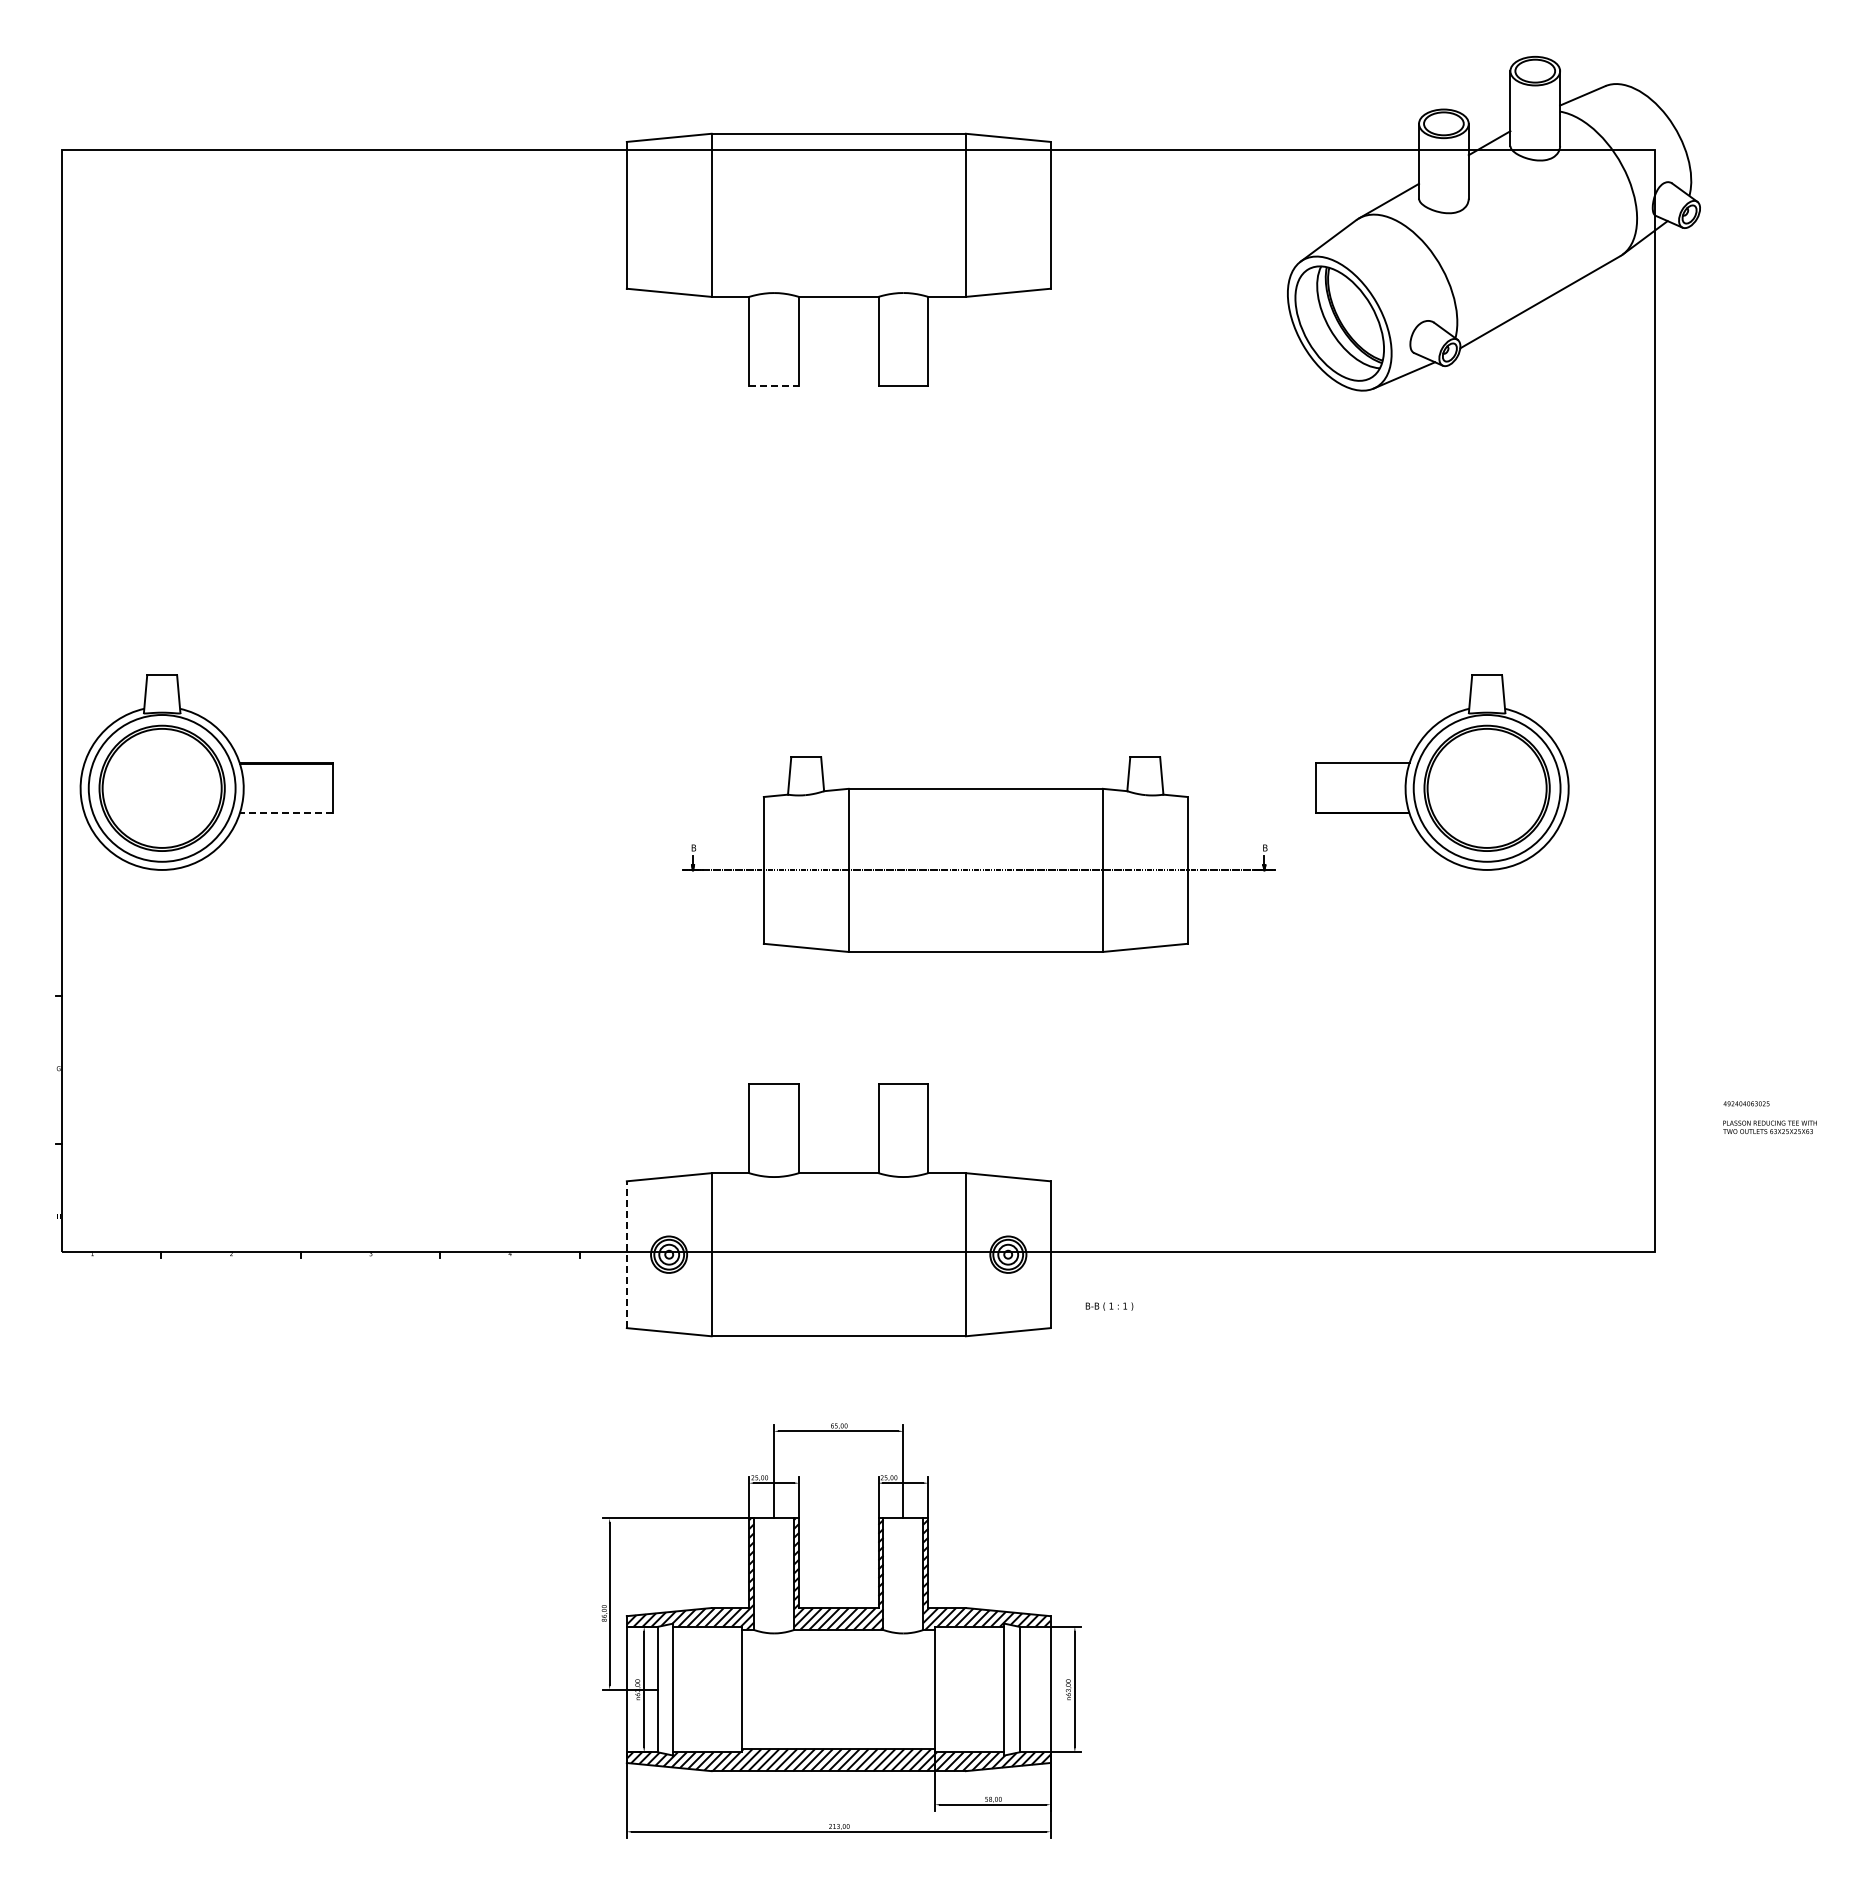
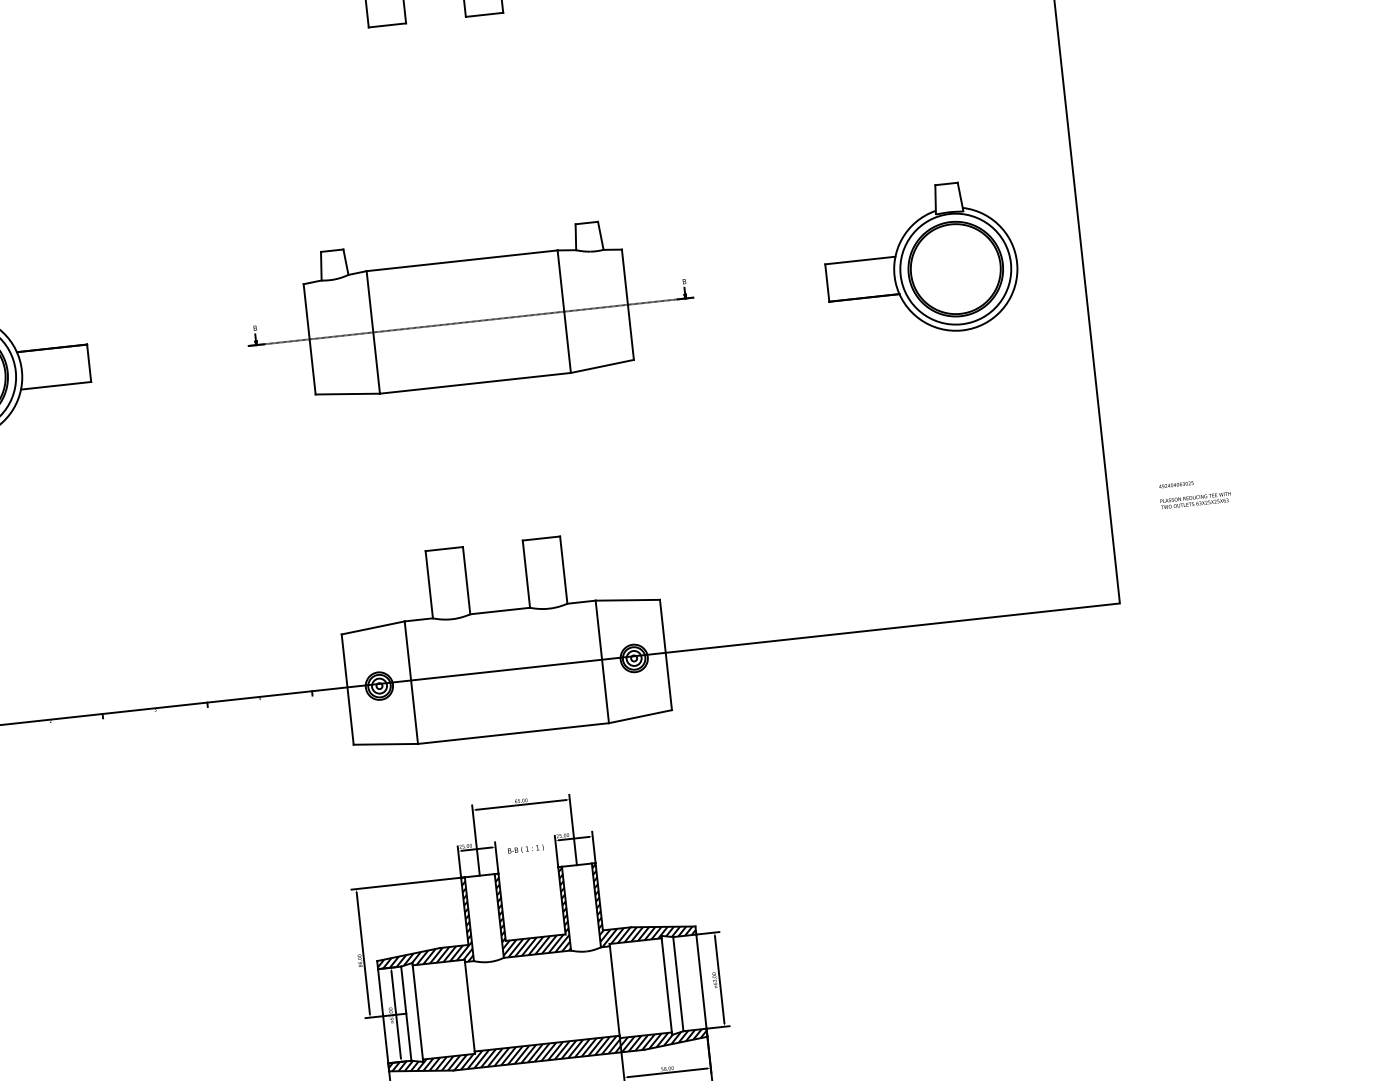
line: (774, 386) -> (387, 25), dashed -> solid
line: (286, 813) -> (56, 385), dashed -> solid
part: (978, 854) -> (469, 309), moved
line: (626, 1254) -> (347, 689), dashed -> solid
text: (1109, 1306) -> (525, 849), moved

